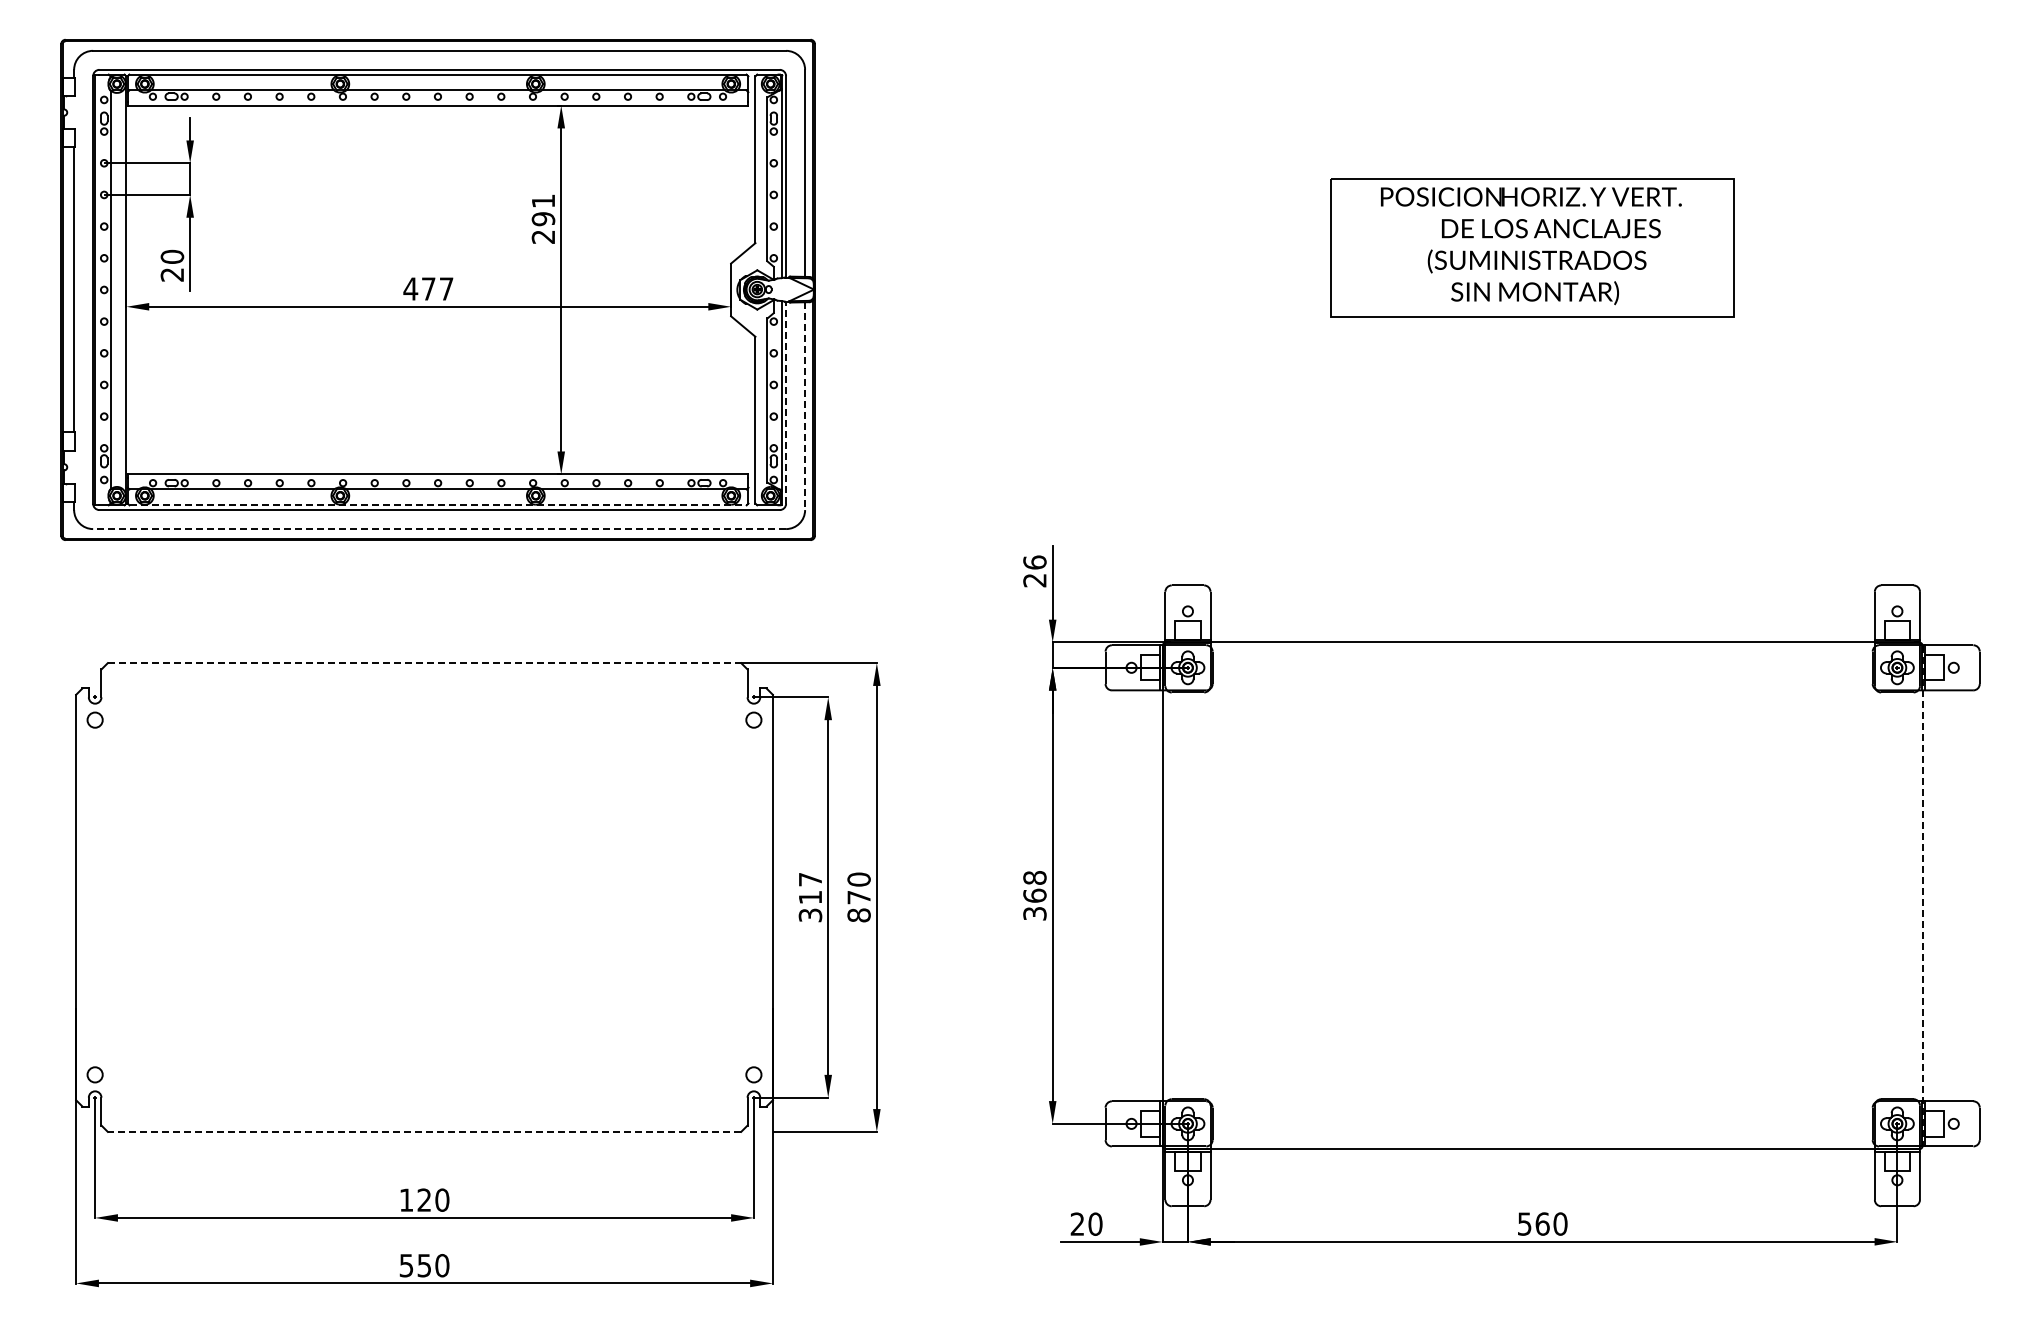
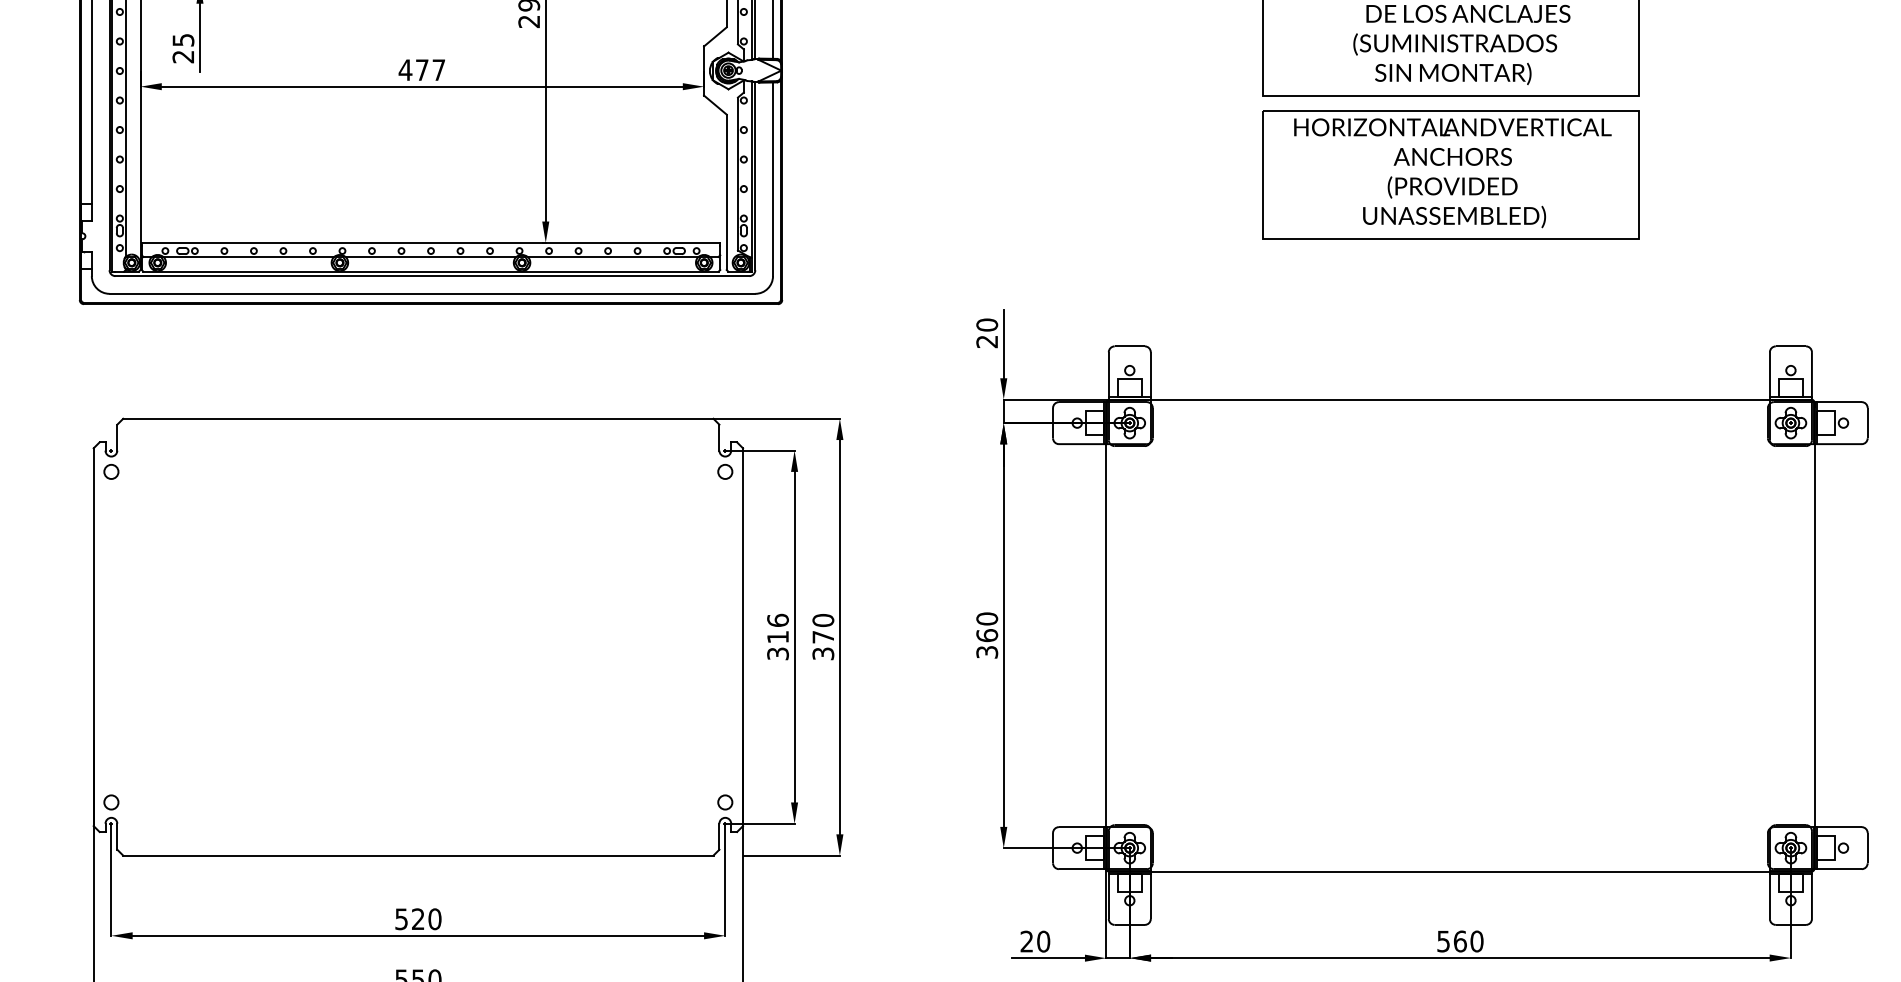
text: (172, 256) -> (183, 39), 20 -> 25
part: (1532, 401) -> (1450, 174), added
line: (786, 402) -> (755, 175), dashed -> solid
line: (805, 406) -> (773, 179), dashed -> solid
line: (438, 505) -> (431, 271), dashed -> solid
line: (439, 529) -> (432, 294), dashed -> solid
text: (1034, 562) -> (986, 324), 26 -> 20
line: (424, 663) -> (418, 419), dashed -> solid
text: (1034, 877) -> (986, 618), 368 -> 360
text: (810, 879) -> (778, 620), 317 -> 316
line: (1922, 895) -> (1814, 635), dashed -> solid
text: (858, 915) -> (822, 653), 870 -> 370
line: (424, 1131) -> (418, 855), dashed -> solid
text: (406, 1199) -> (401, 918), 120 -> 520

